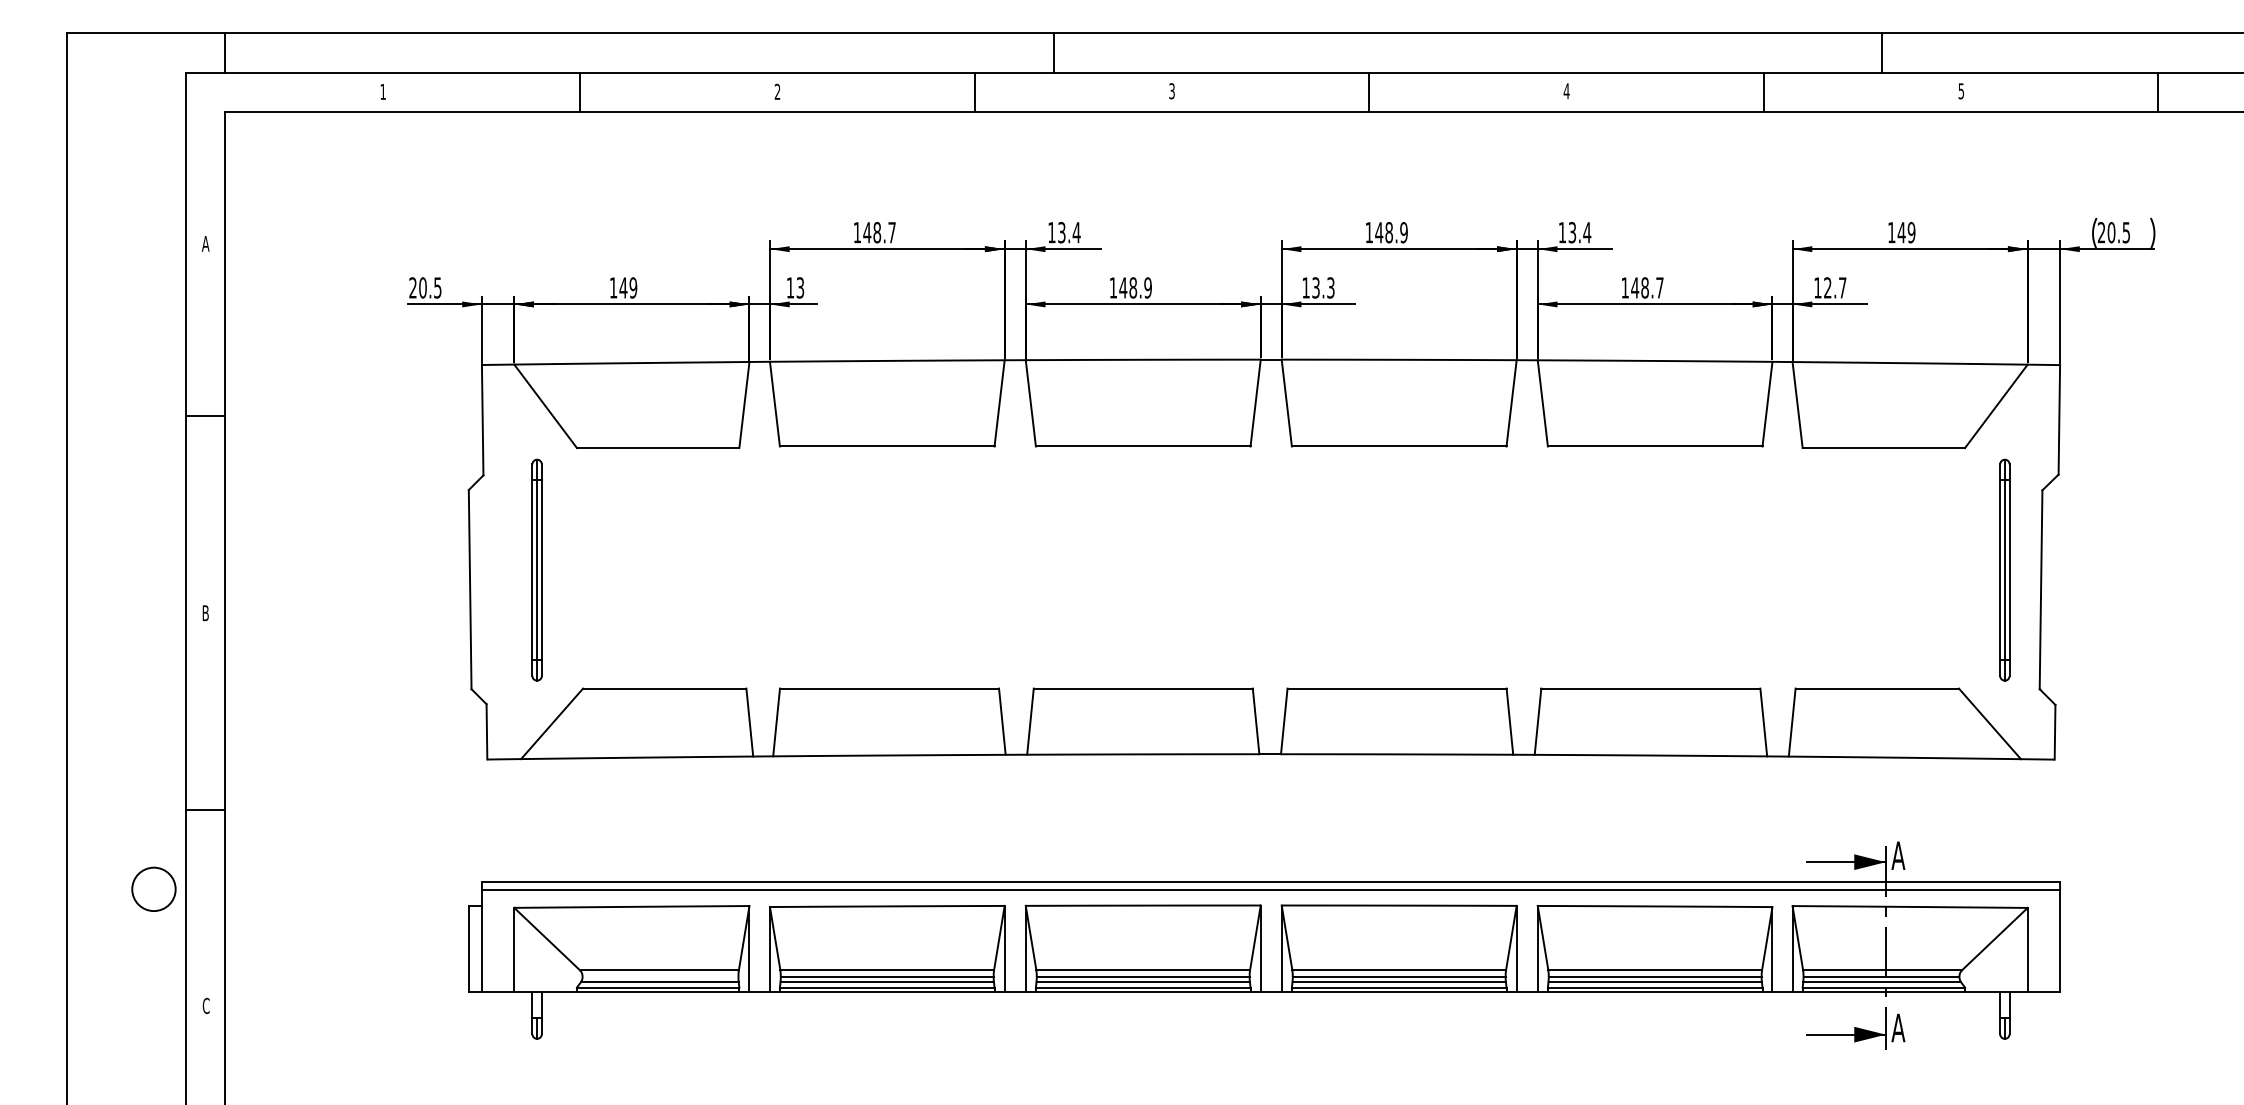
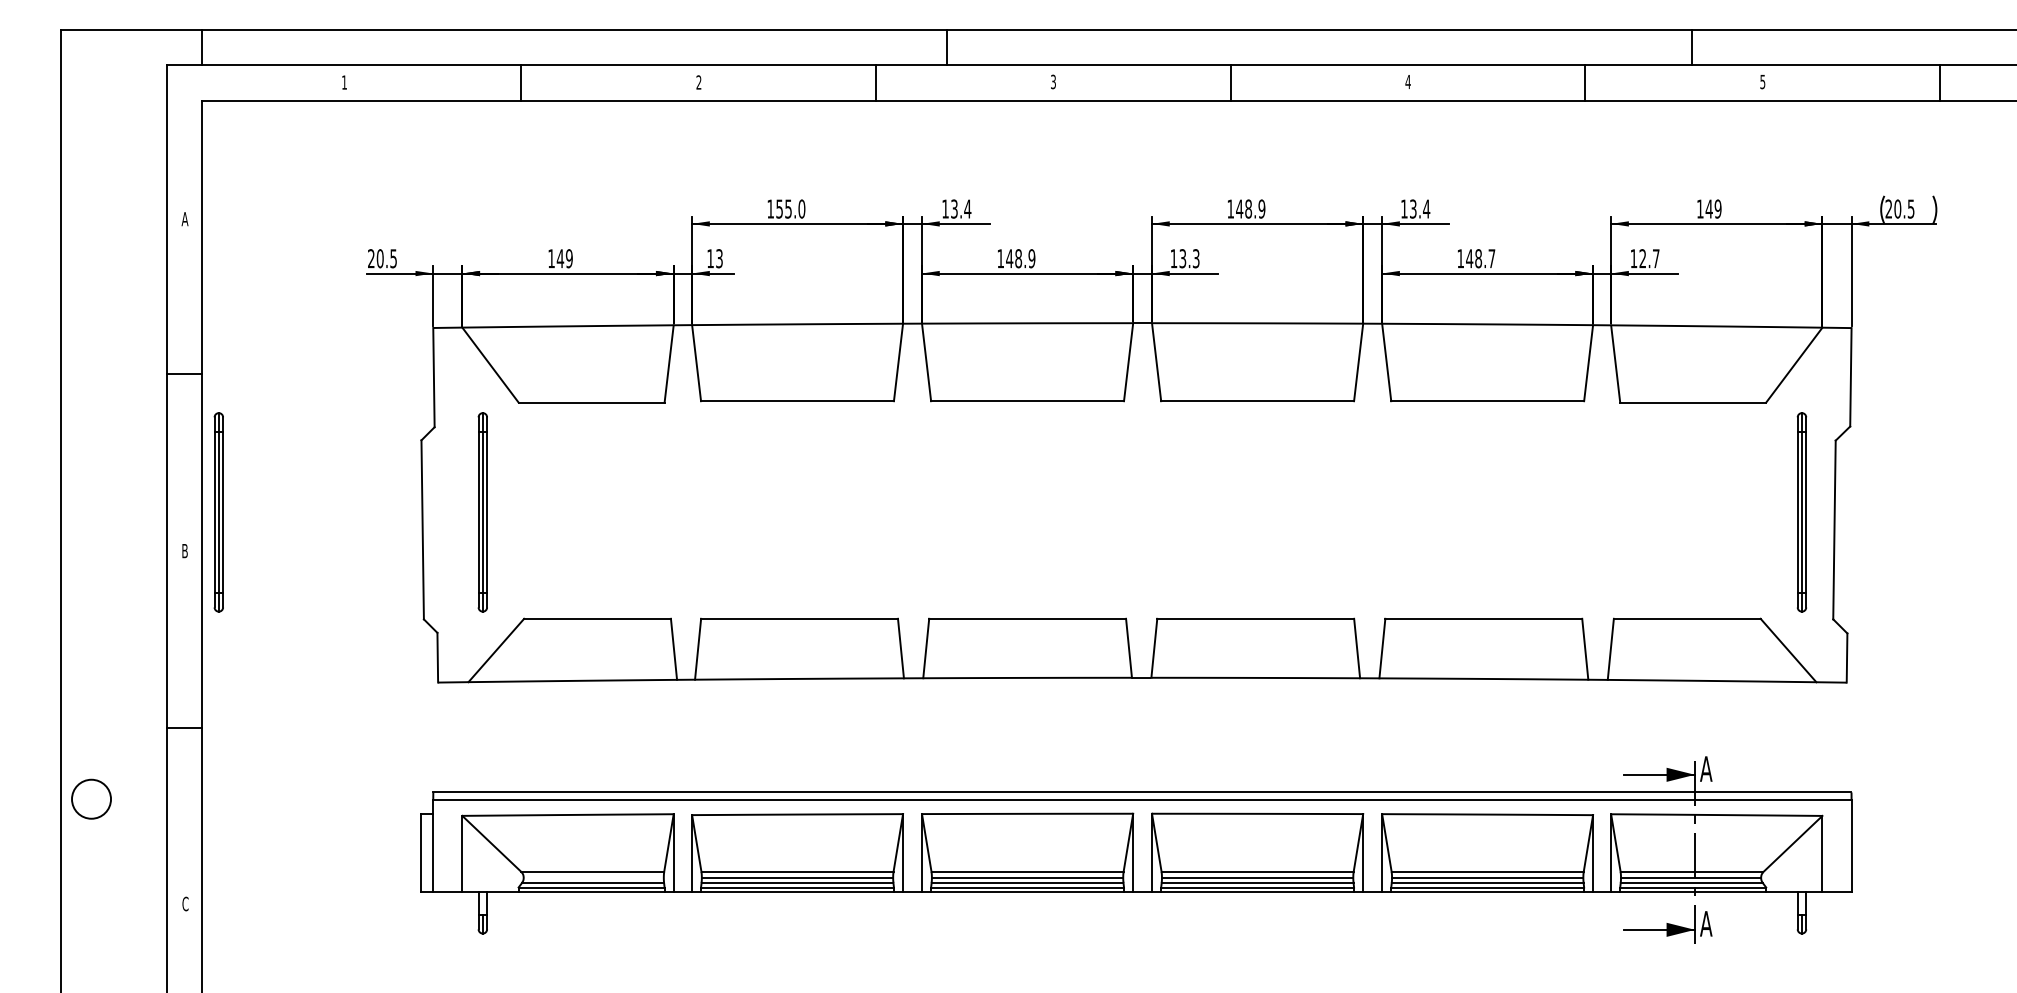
text: (879, 232) -> (790, 208), 148.7 -> 155.0
part: (242, 570) -> (218, 512), added
circle: (153, 888) -> (91, 798), moved

